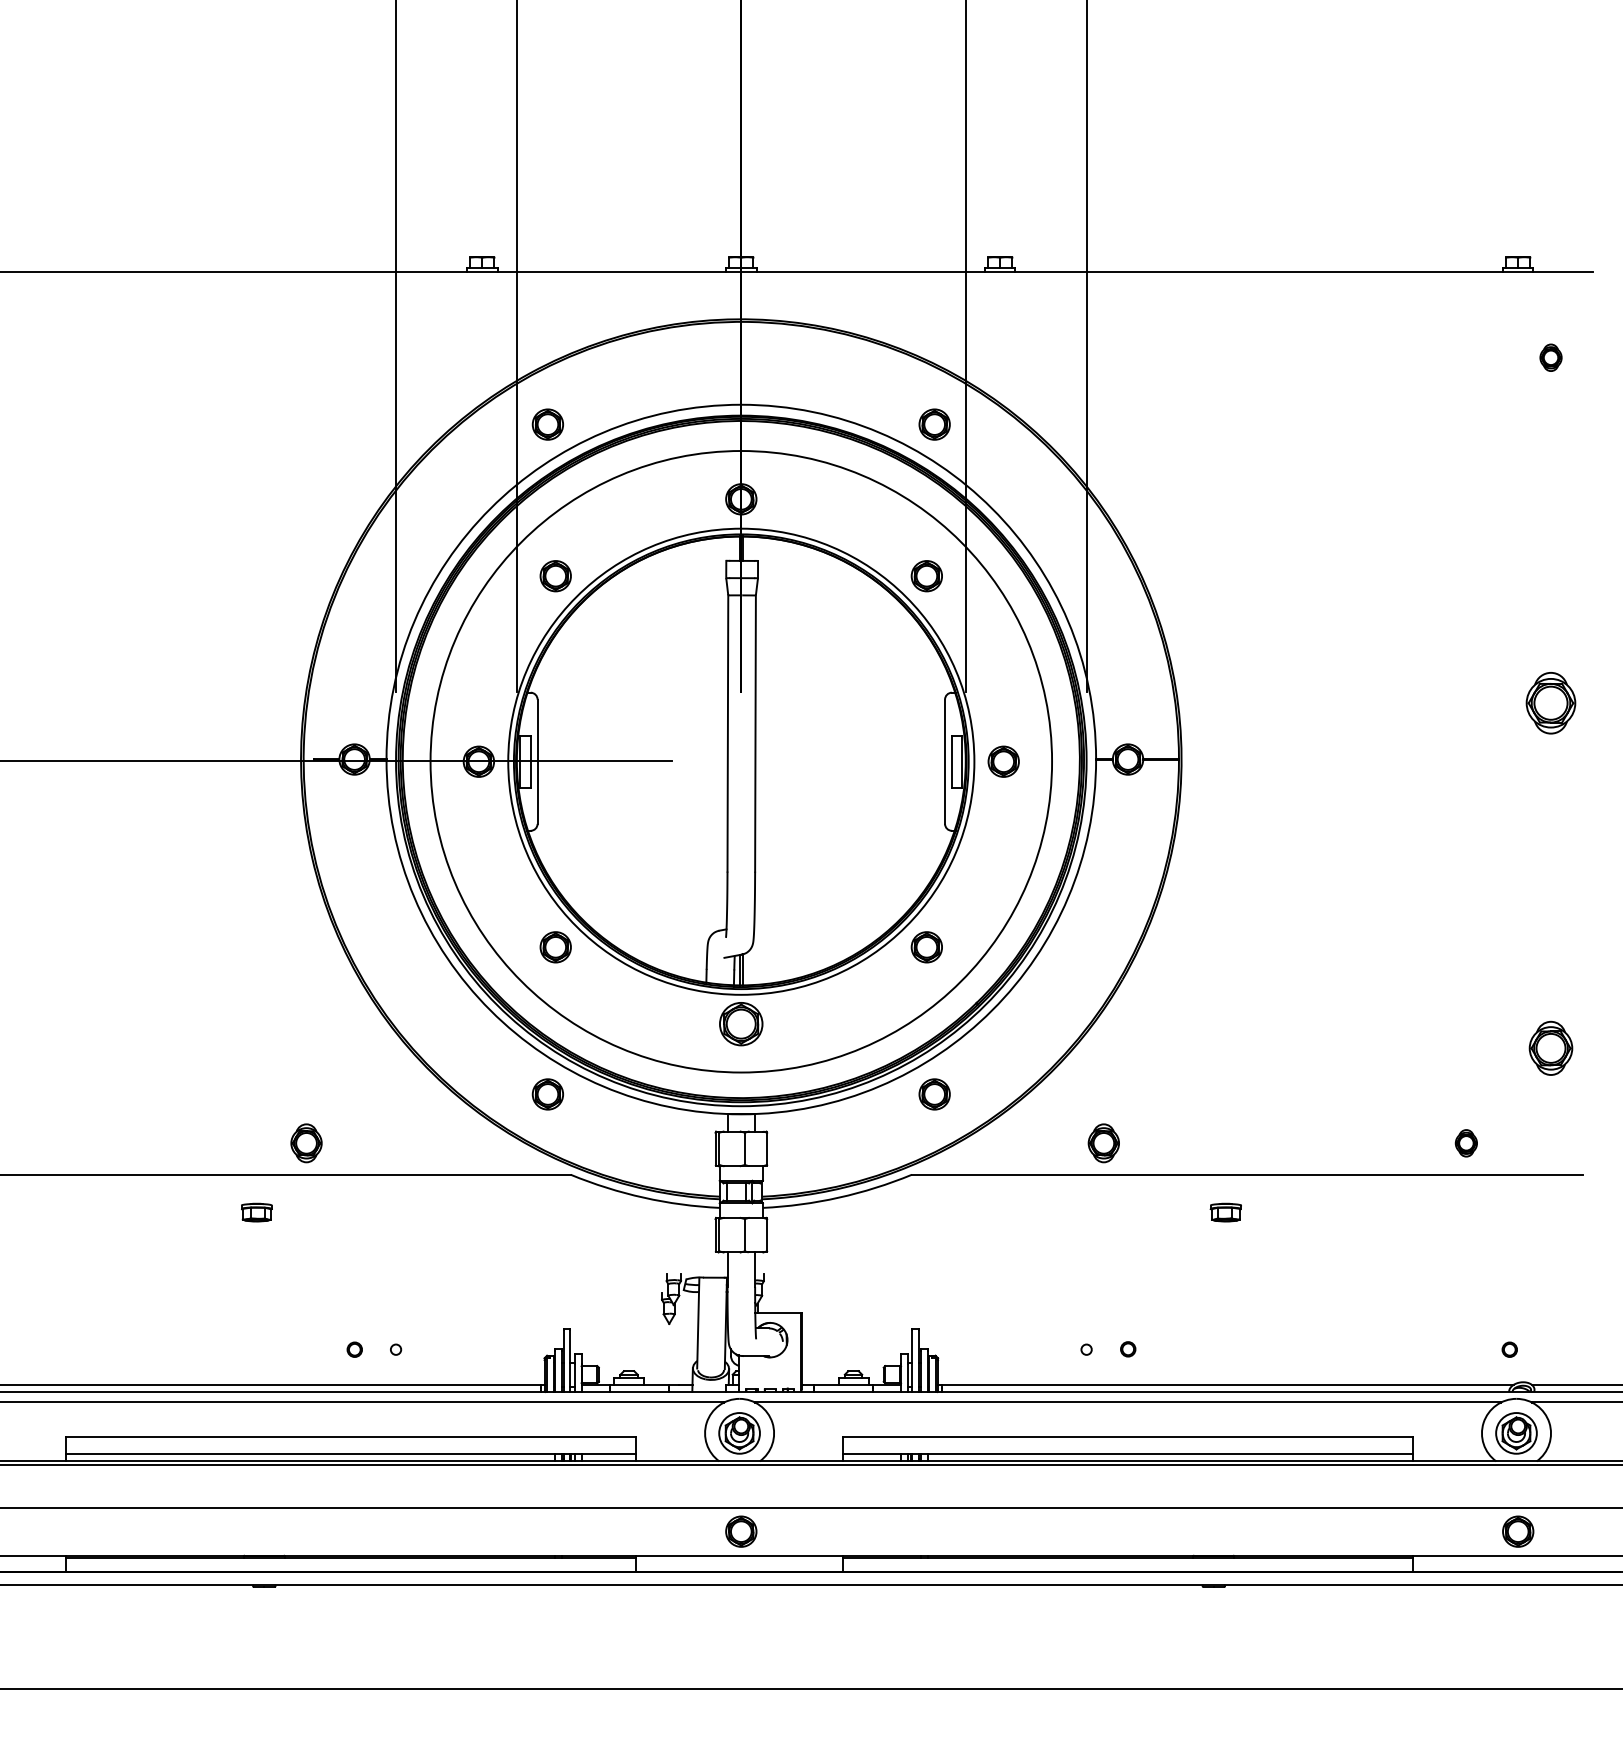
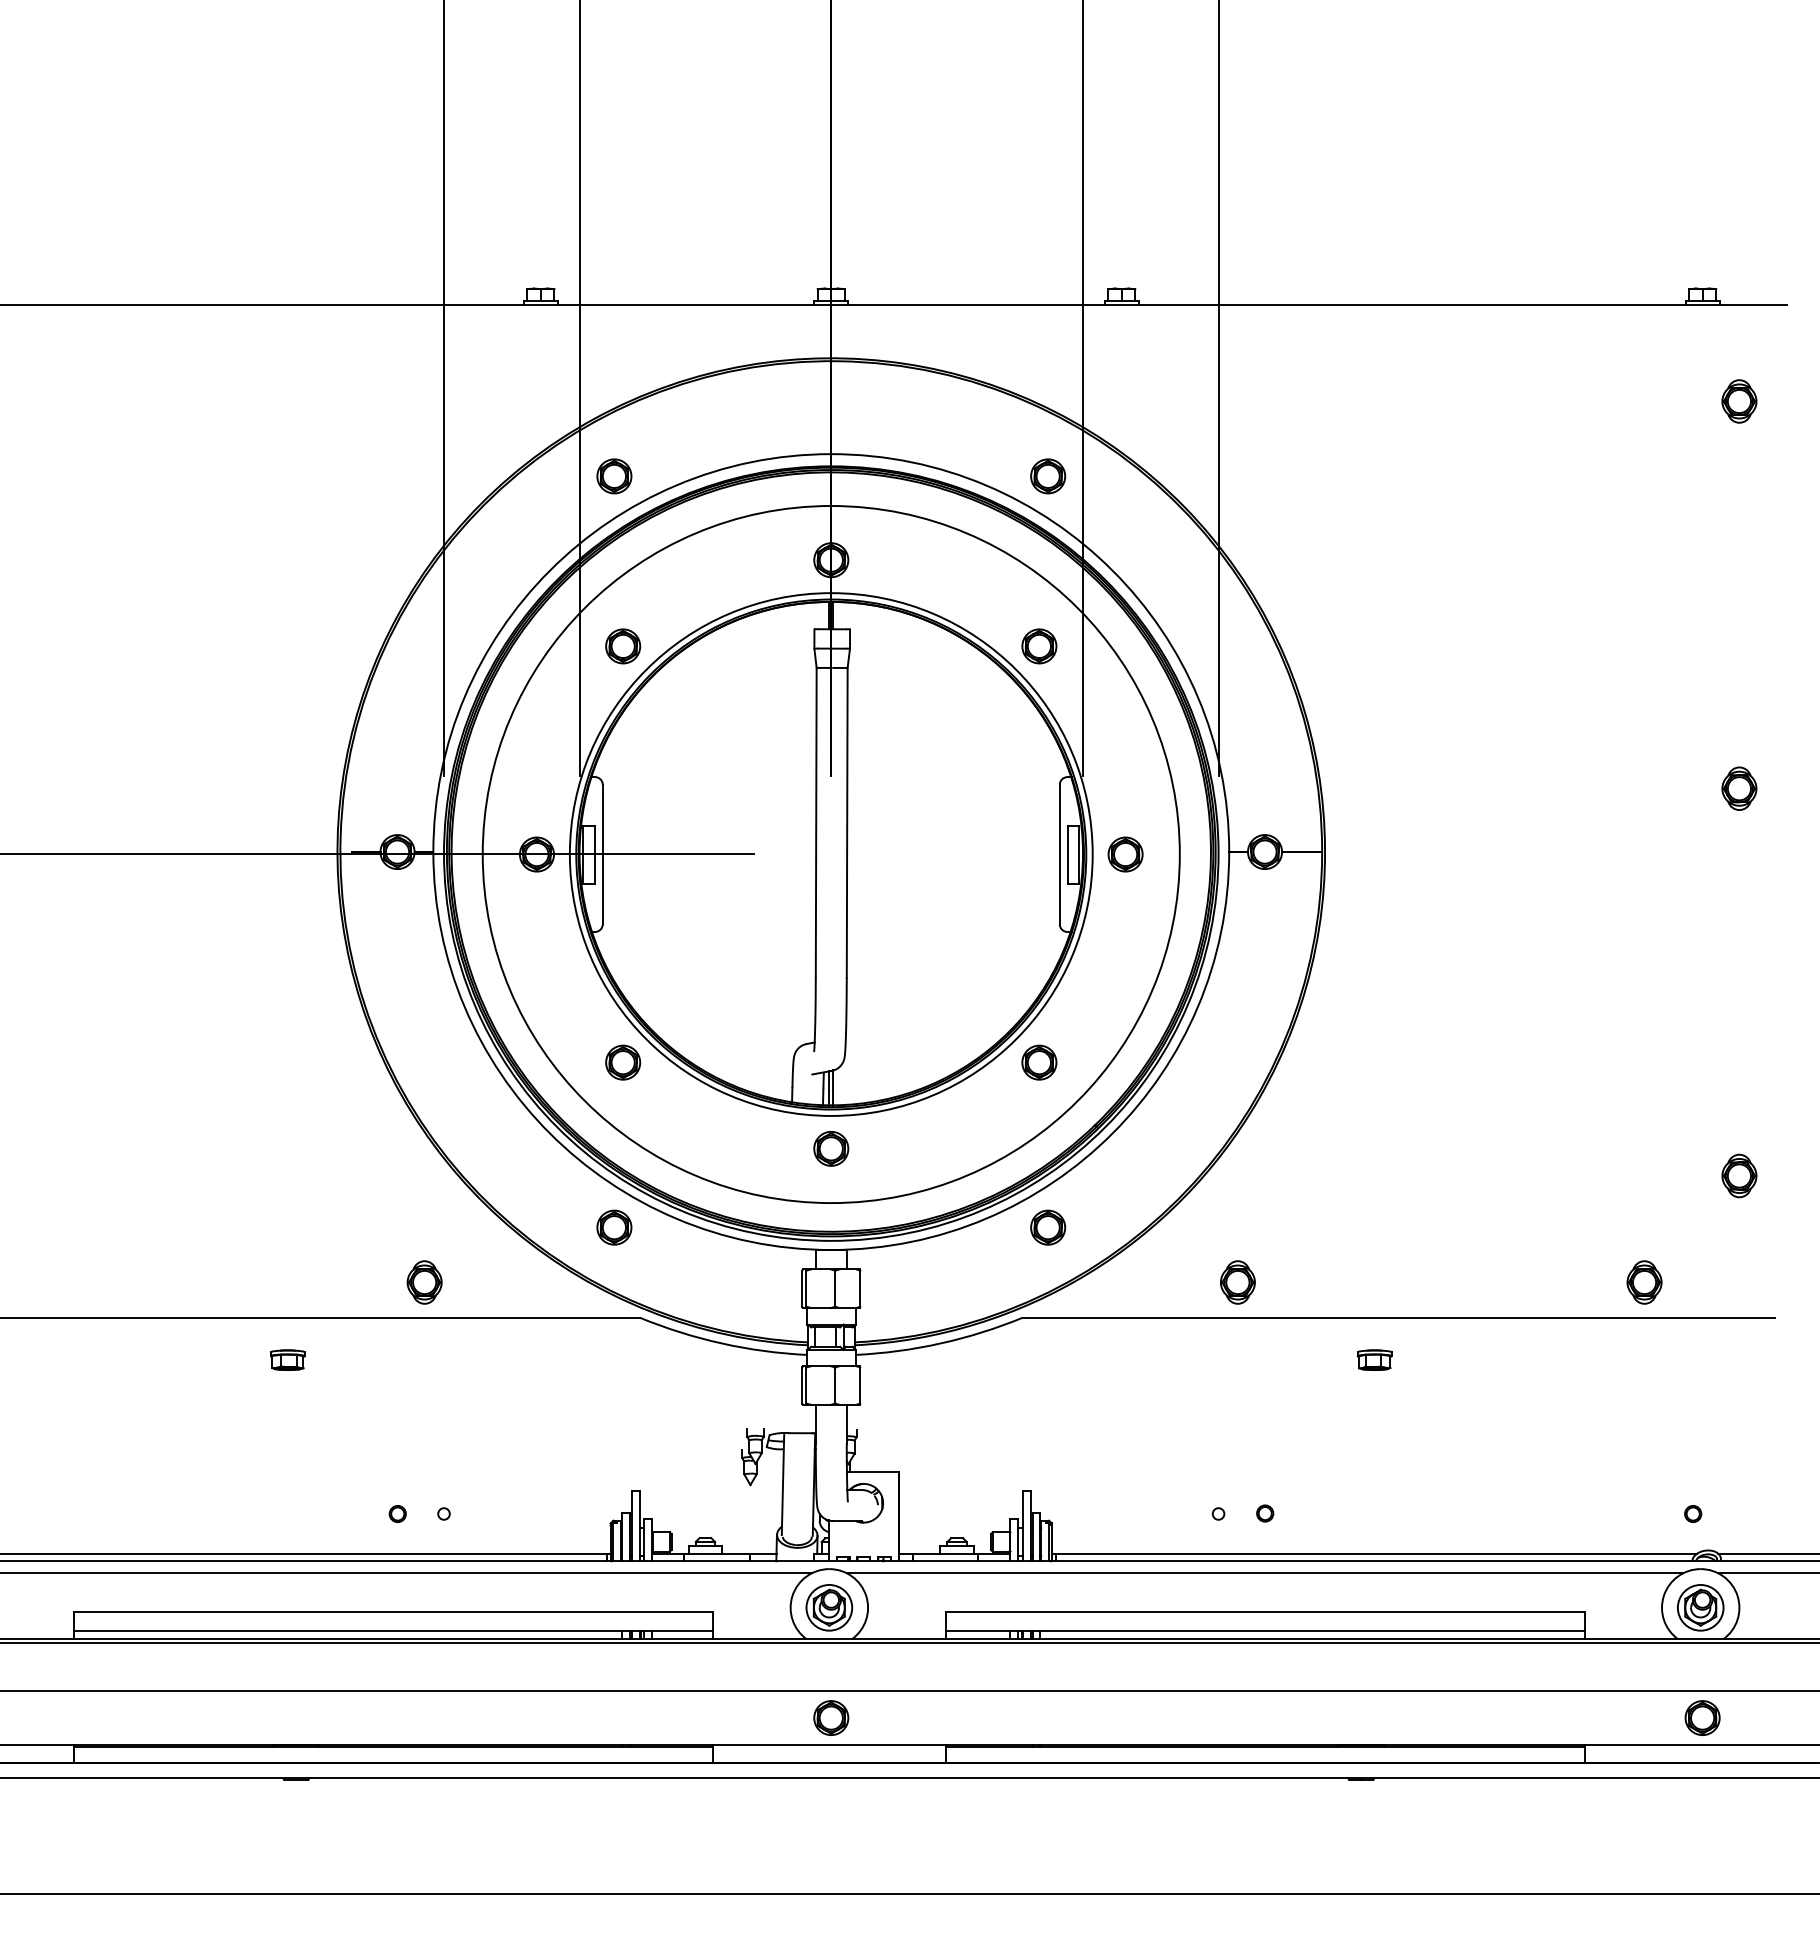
part: (1551, 357) -> (1739, 401), size x1.43
part: (1551, 702) -> (1739, 788), size x0.62
part: (741, 1023) -> (831, 1148), size x0.71
part: (1551, 1047) -> (1739, 1175), size x0.71
part: (306, 1143) -> (424, 1282), moved
part: (1466, 1143) -> (1644, 1282), size x1.43

